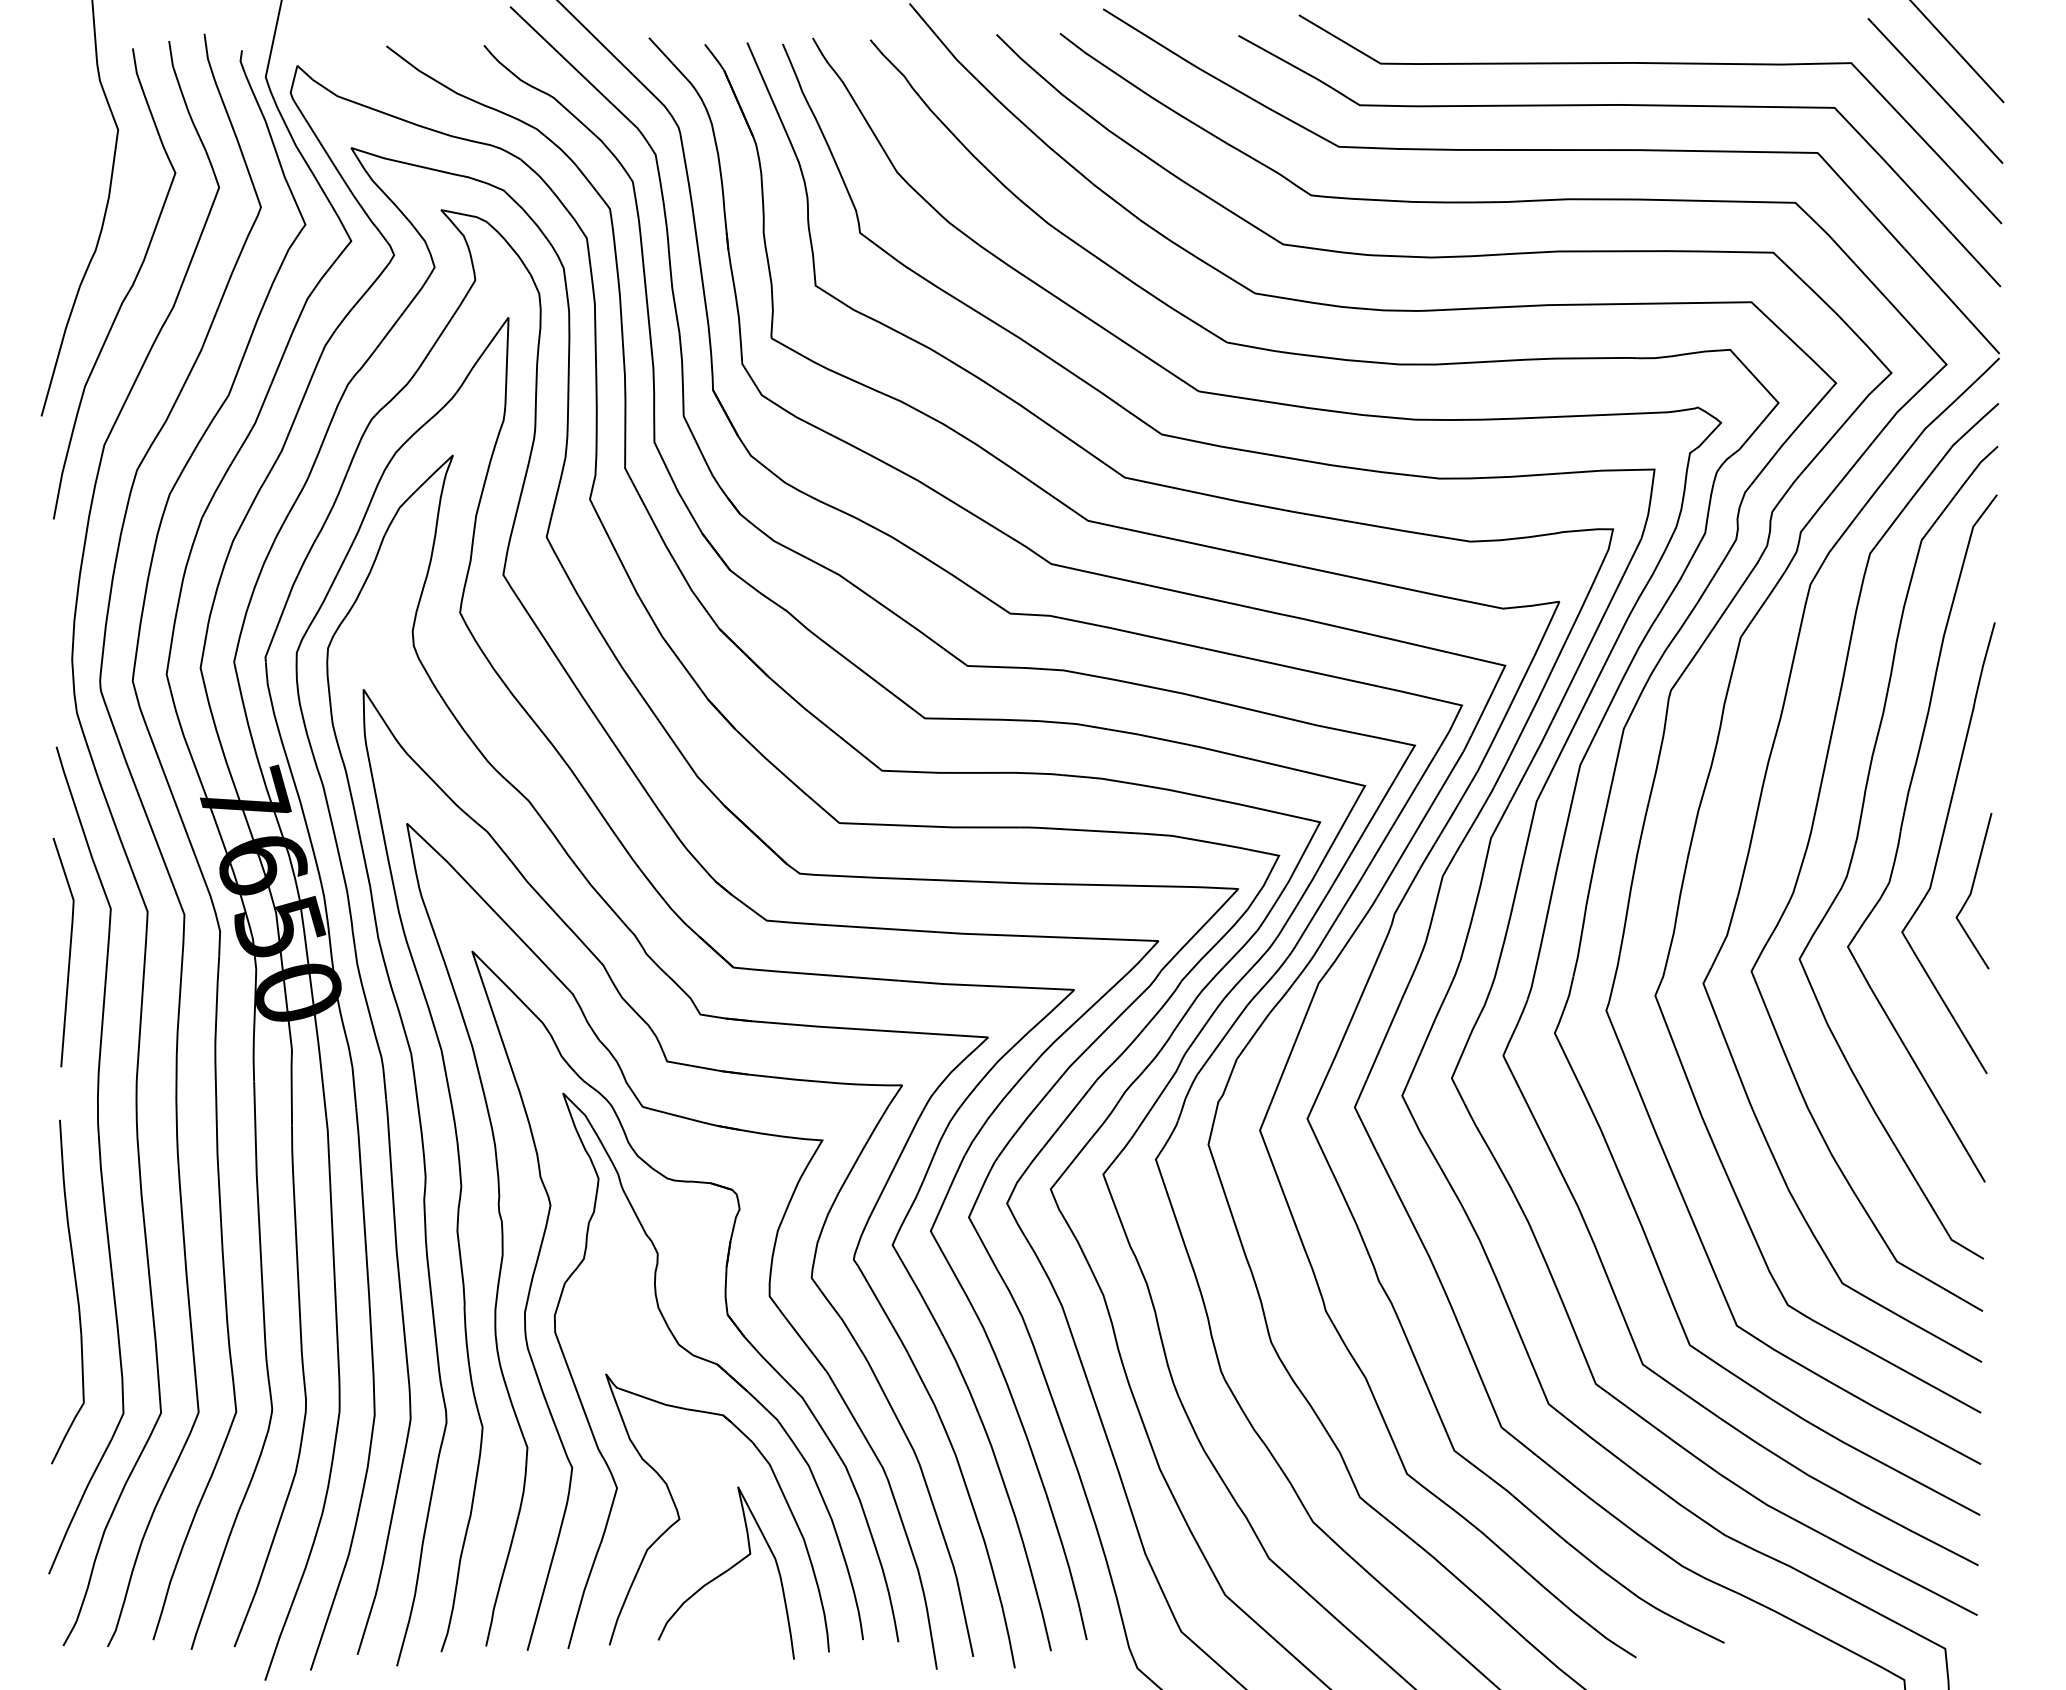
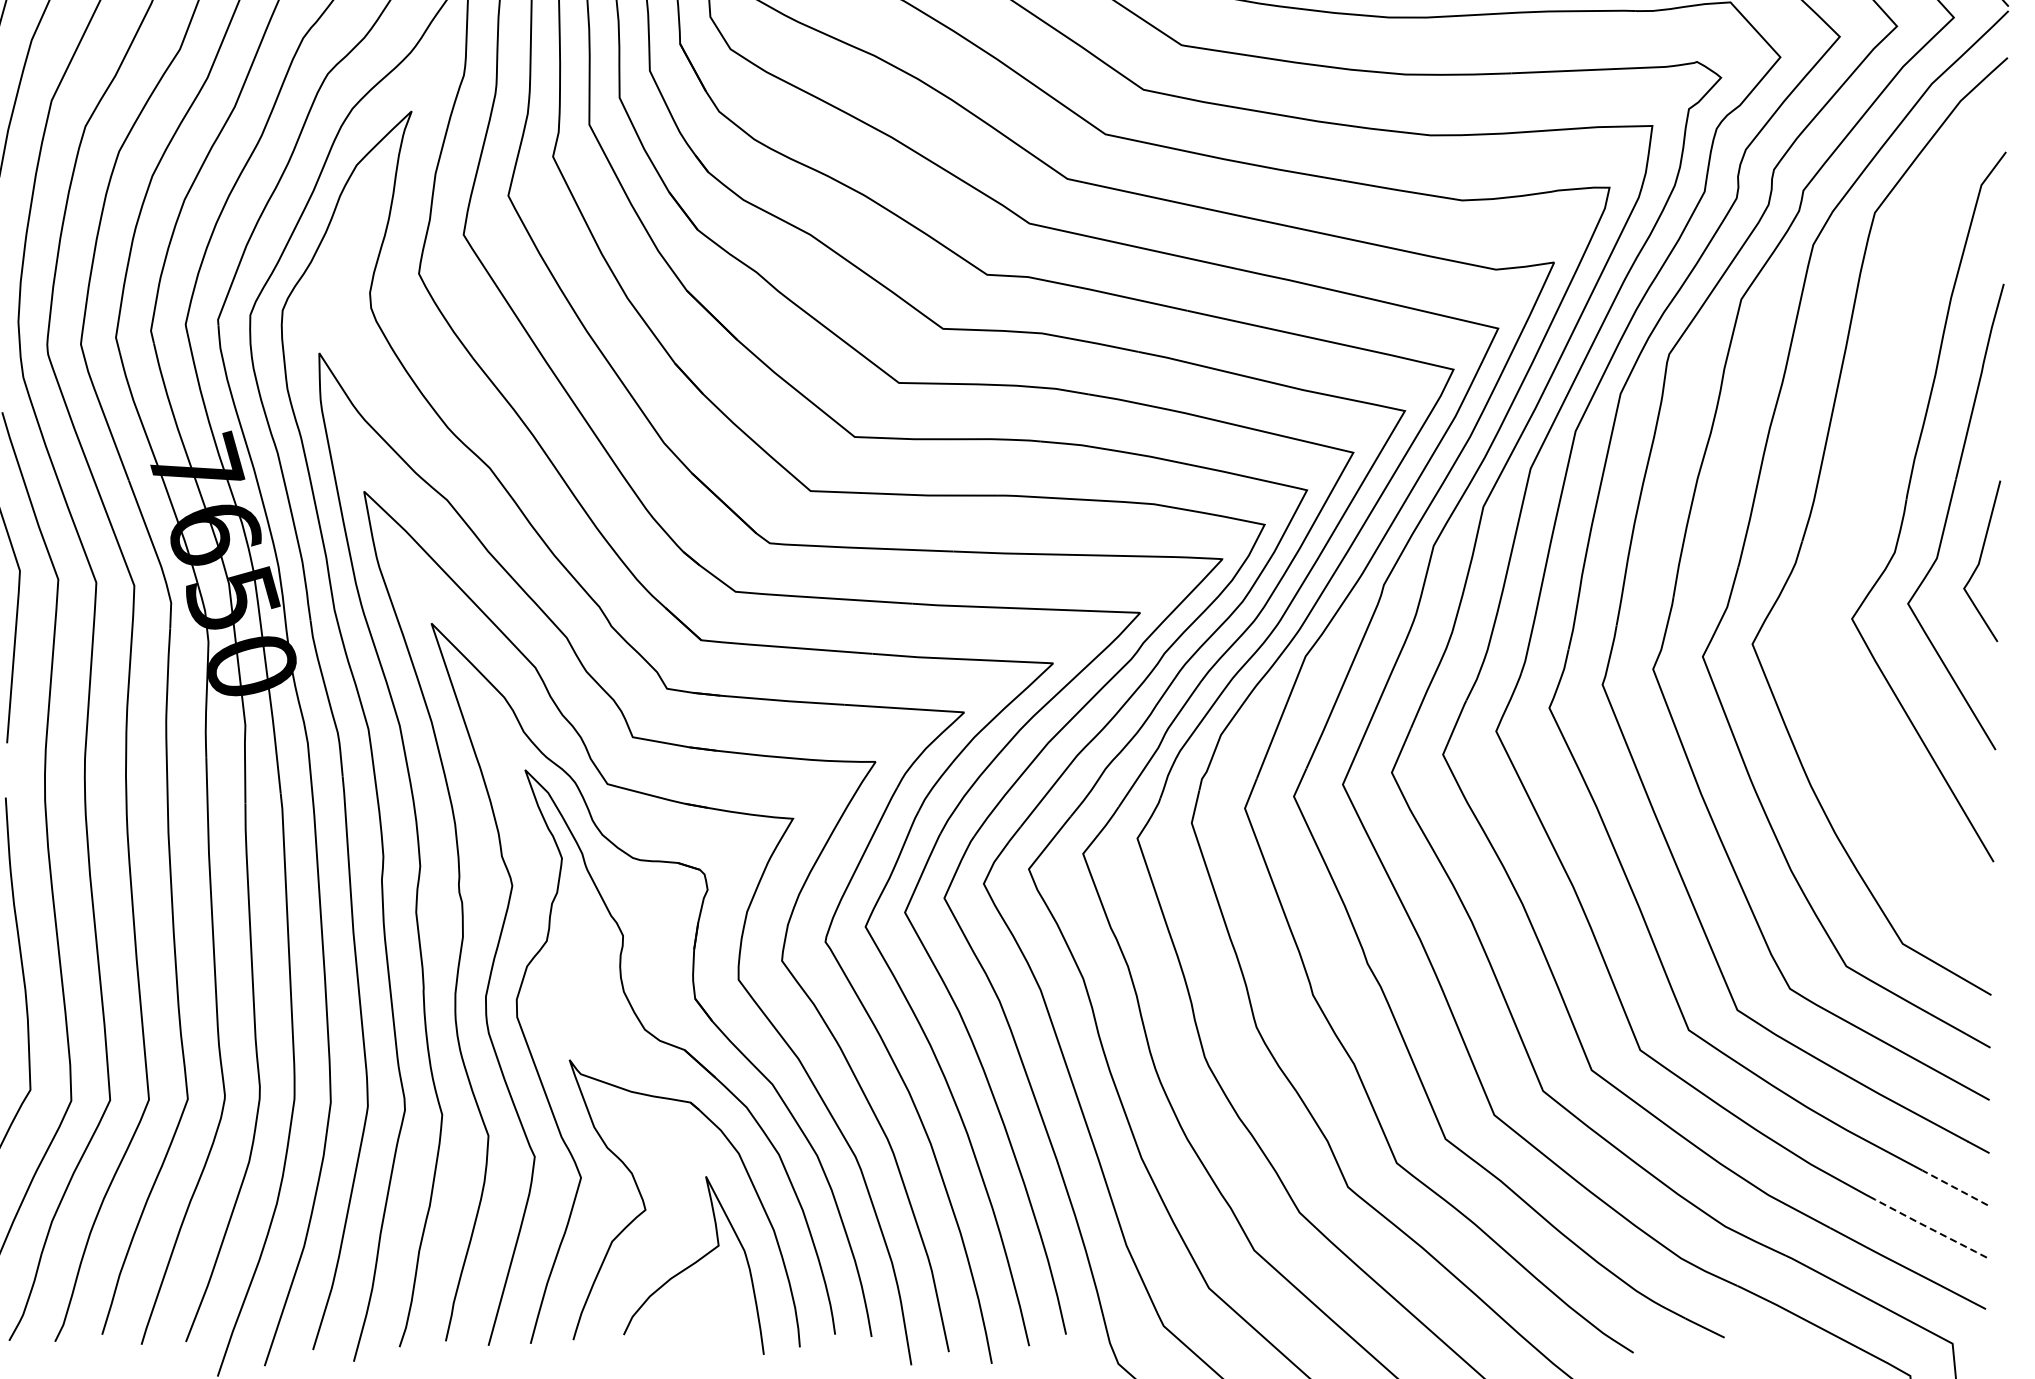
part: (1857, 841) -> (1861, 510), removed
line: (1947, 1497) -> (1954, 1187), solid -> dashed
line: (1924, 1537) -> (1931, 1228), solid -> dashed

